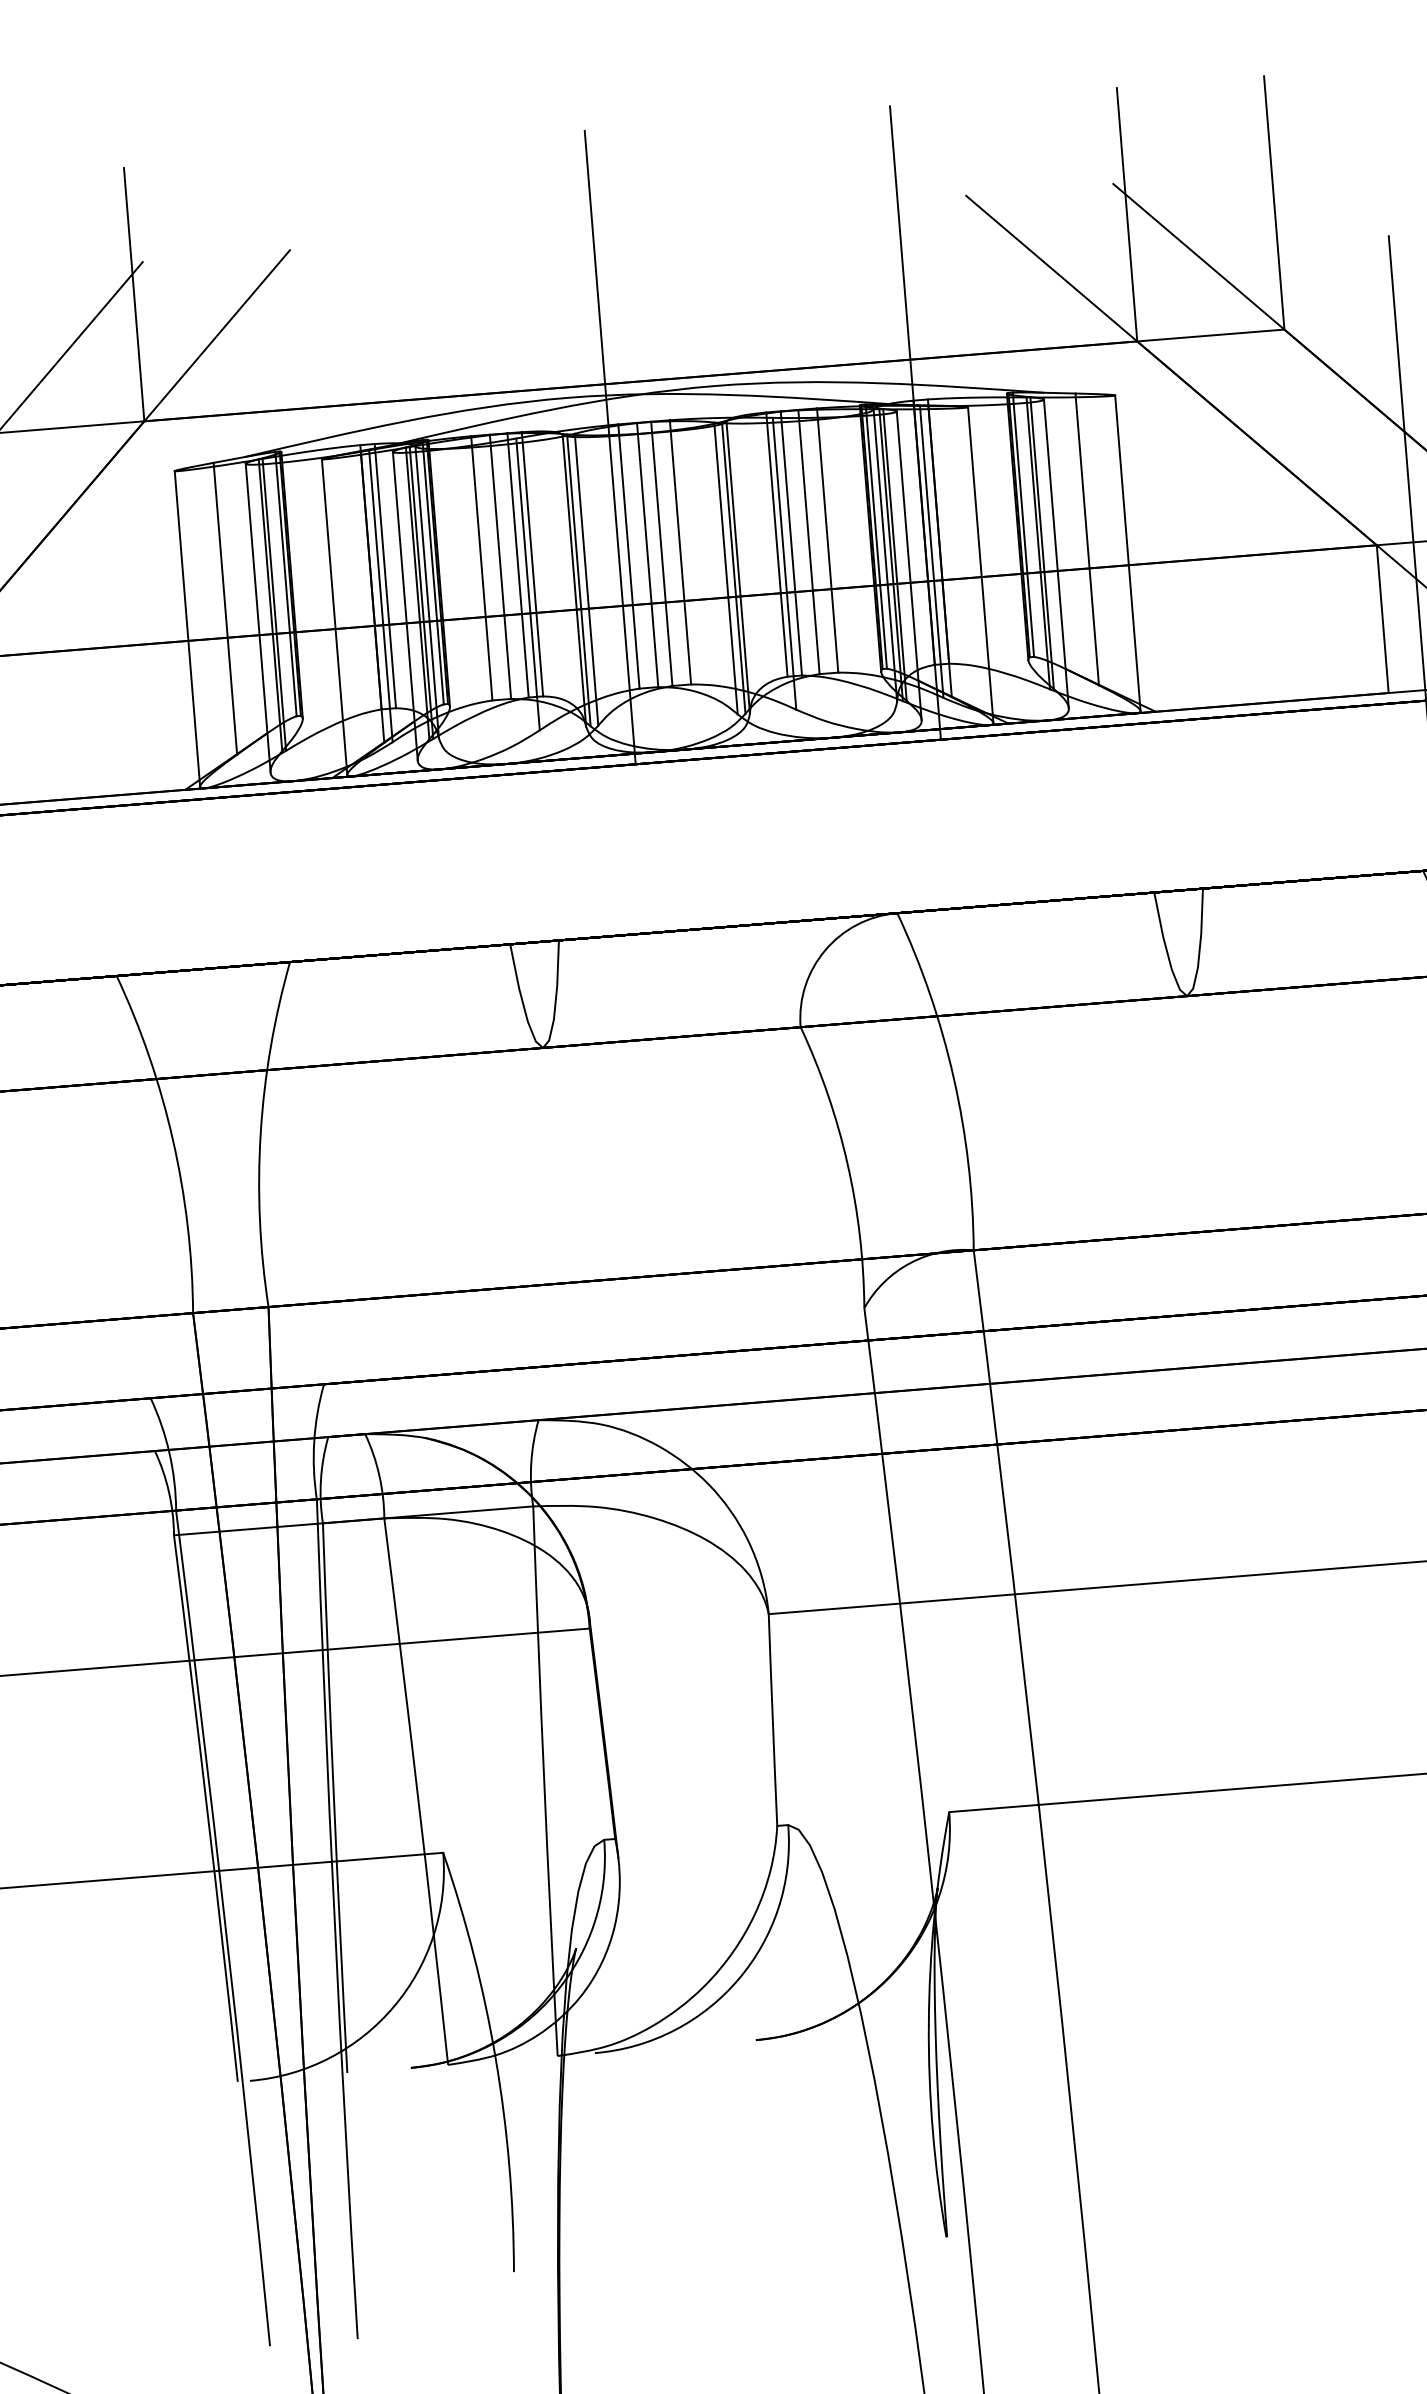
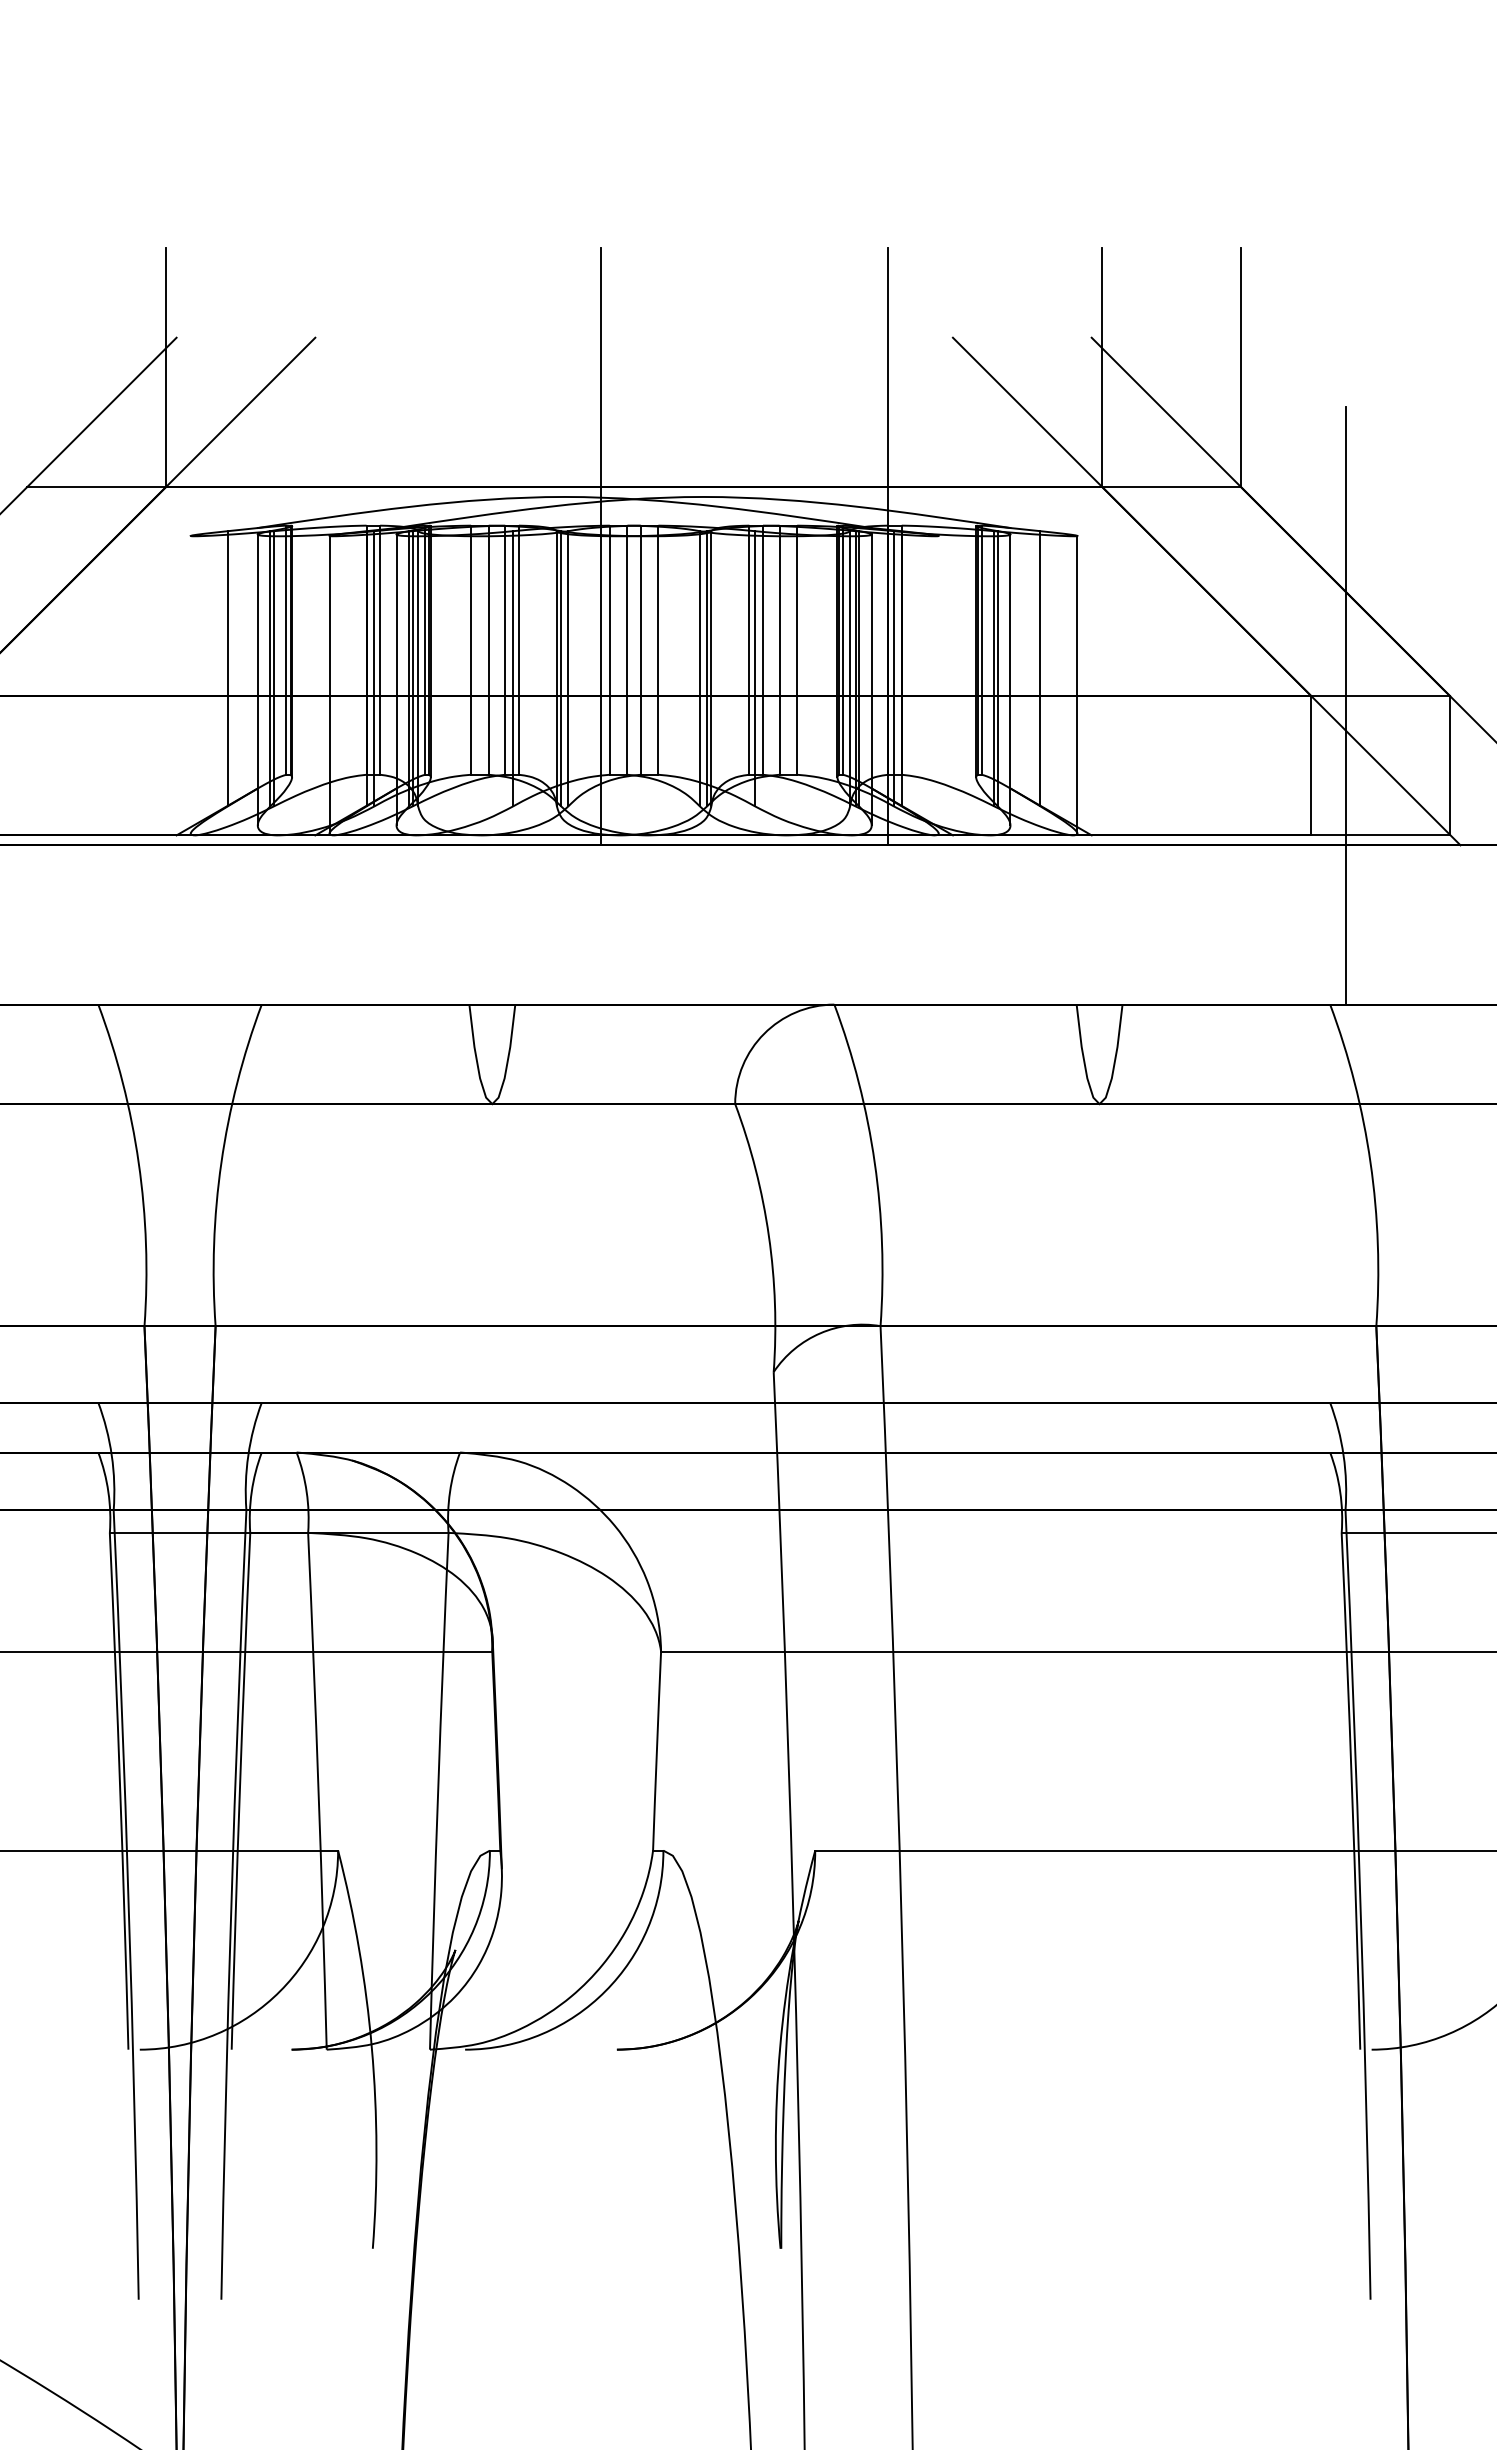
line: (980, 564) -> (938, 684), removed
line: (187, 628) -> (190, 684), removed

